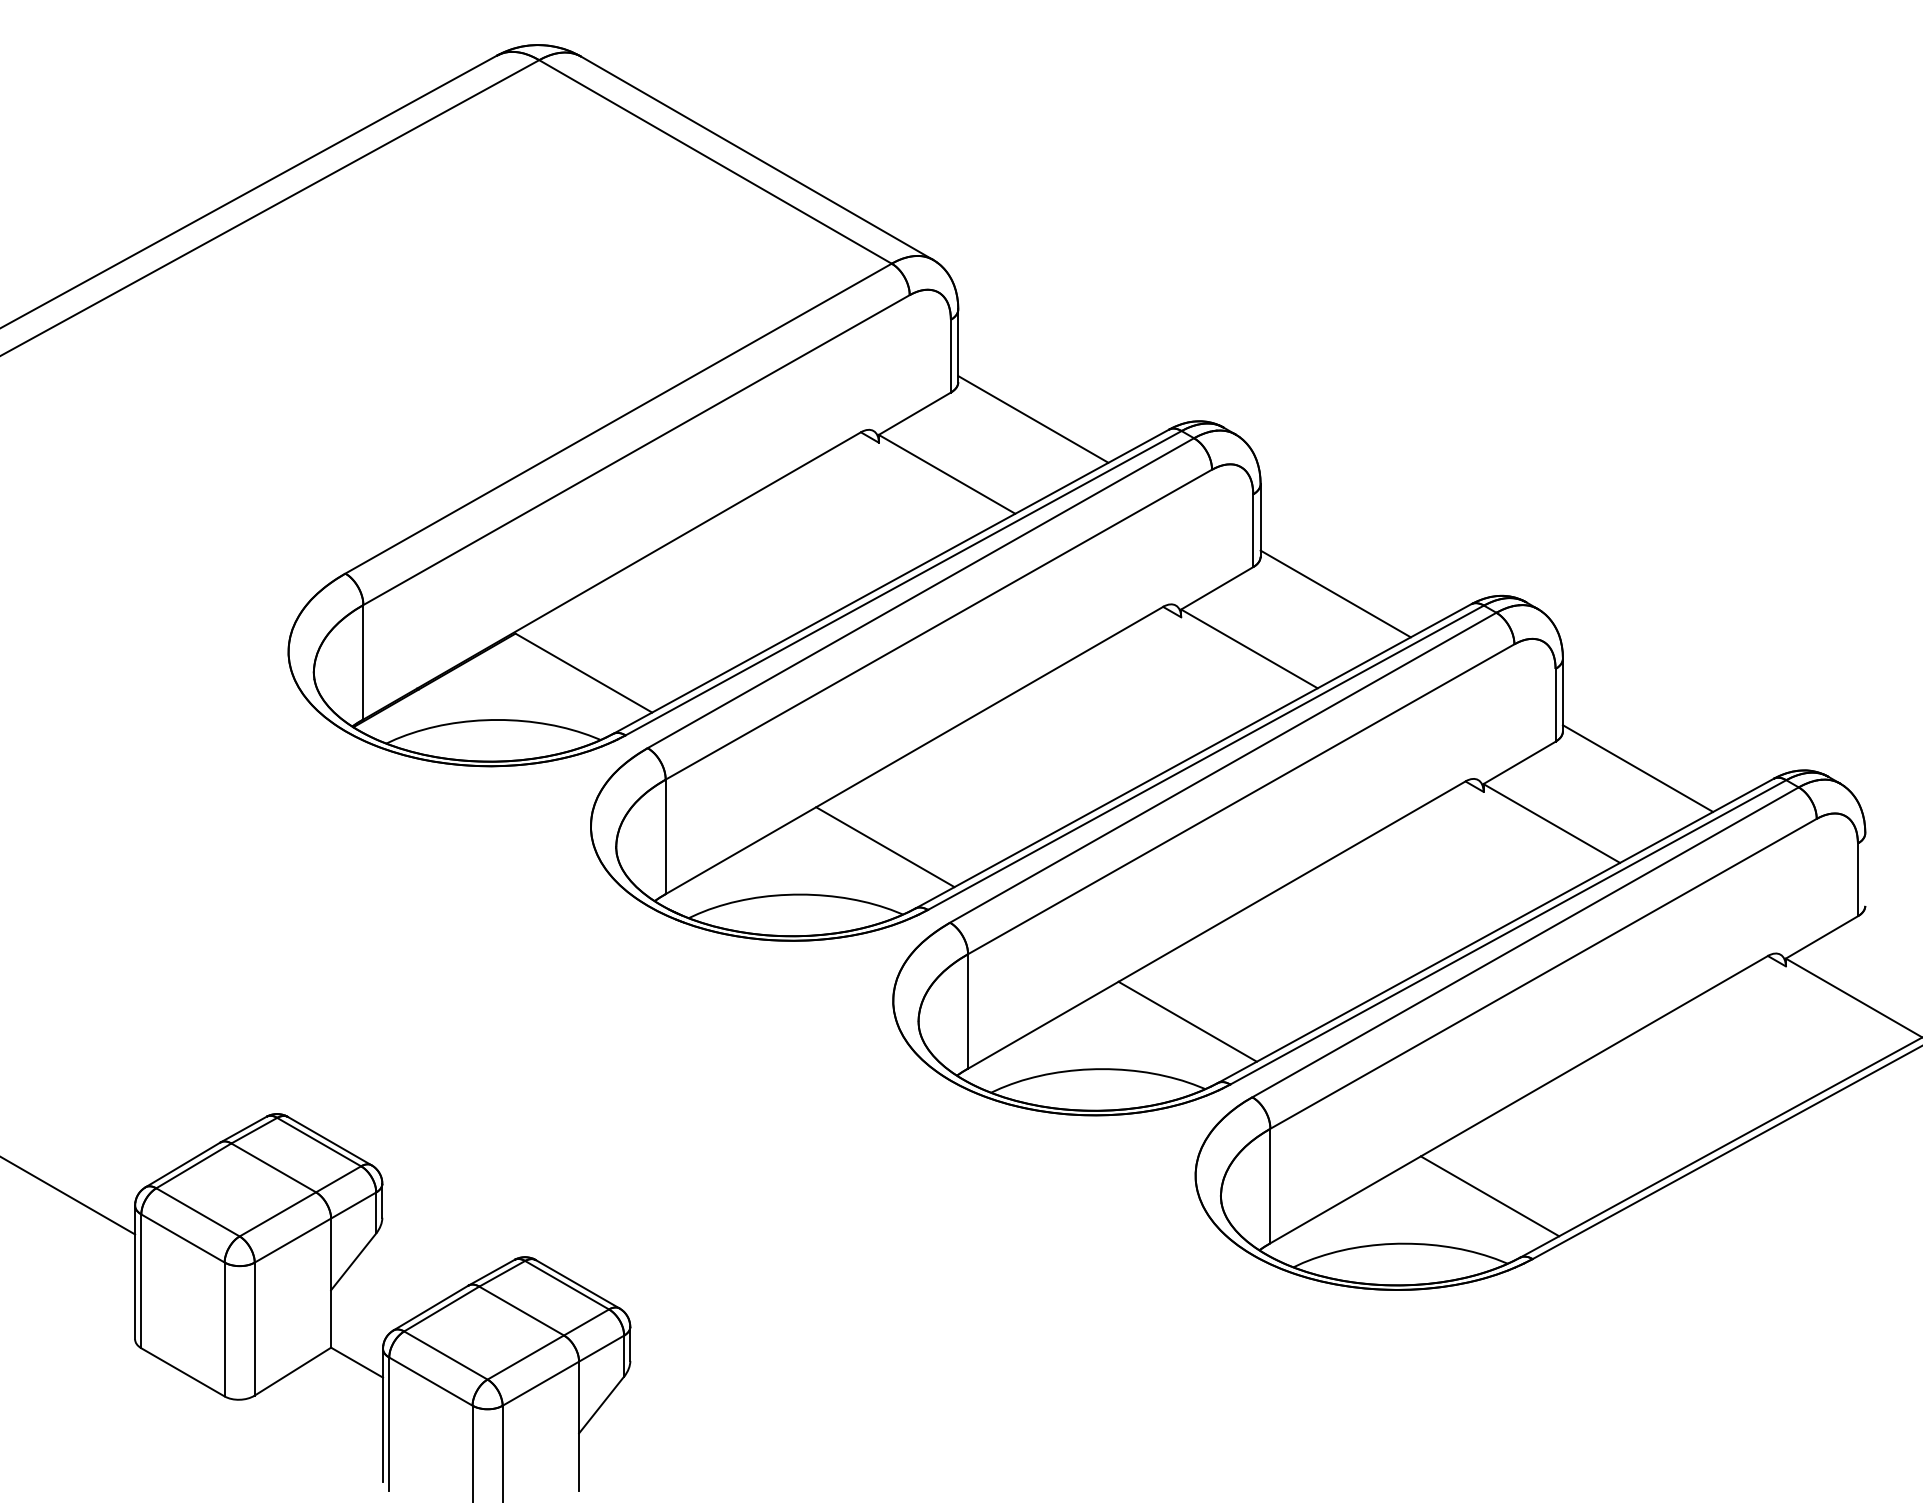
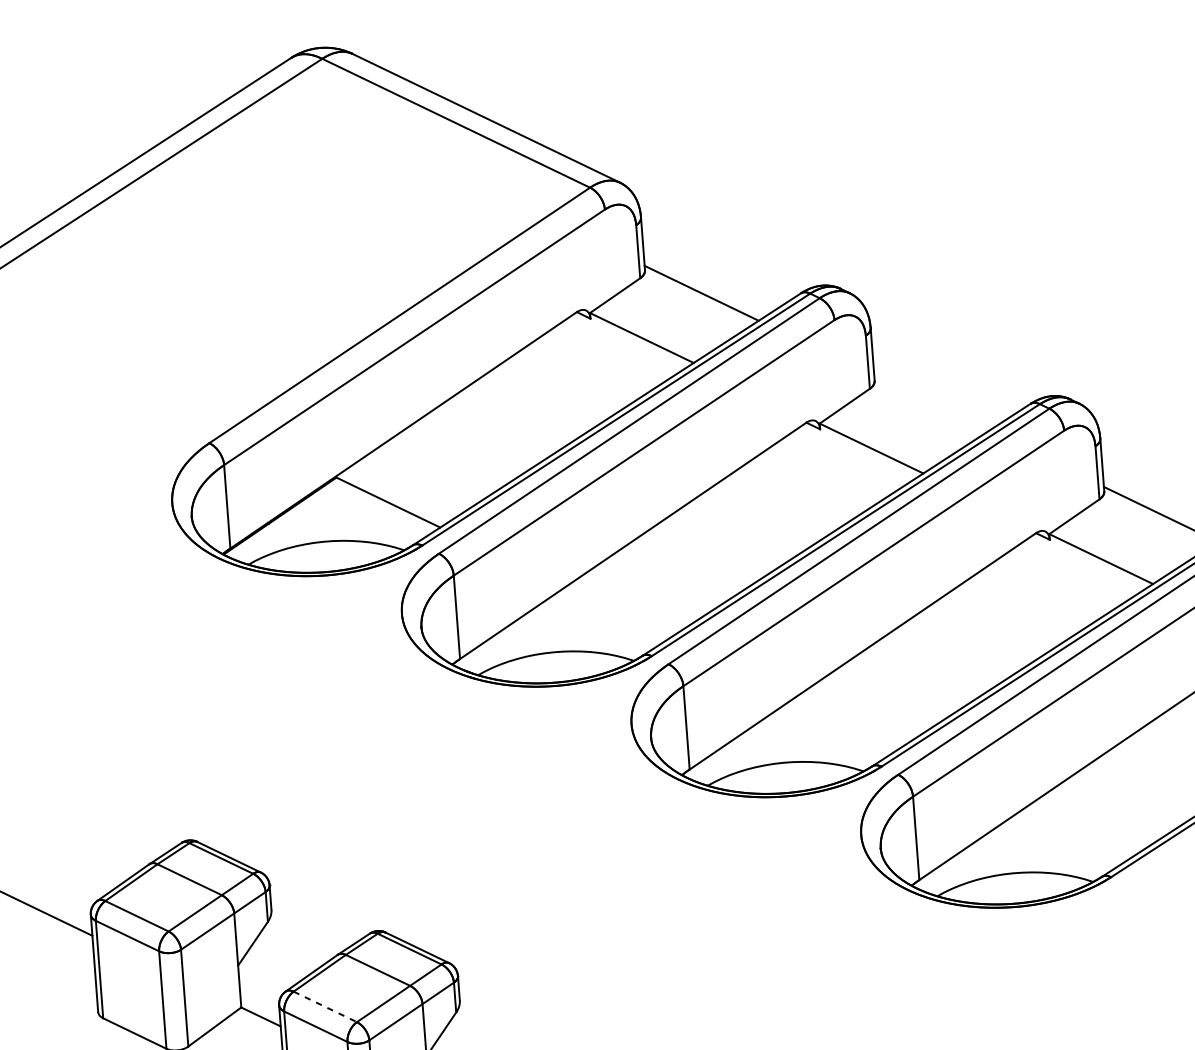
line: (1335, 593) -> (931, 403), removed
line: (885, 847) -> (617, 613), removed
line: (1187, 1021) -> (846, 723), removed
line: (1489, 1196) -> (1076, 834), removed
line: (446, 1355) -> (325, 1006), solid -> dashed

